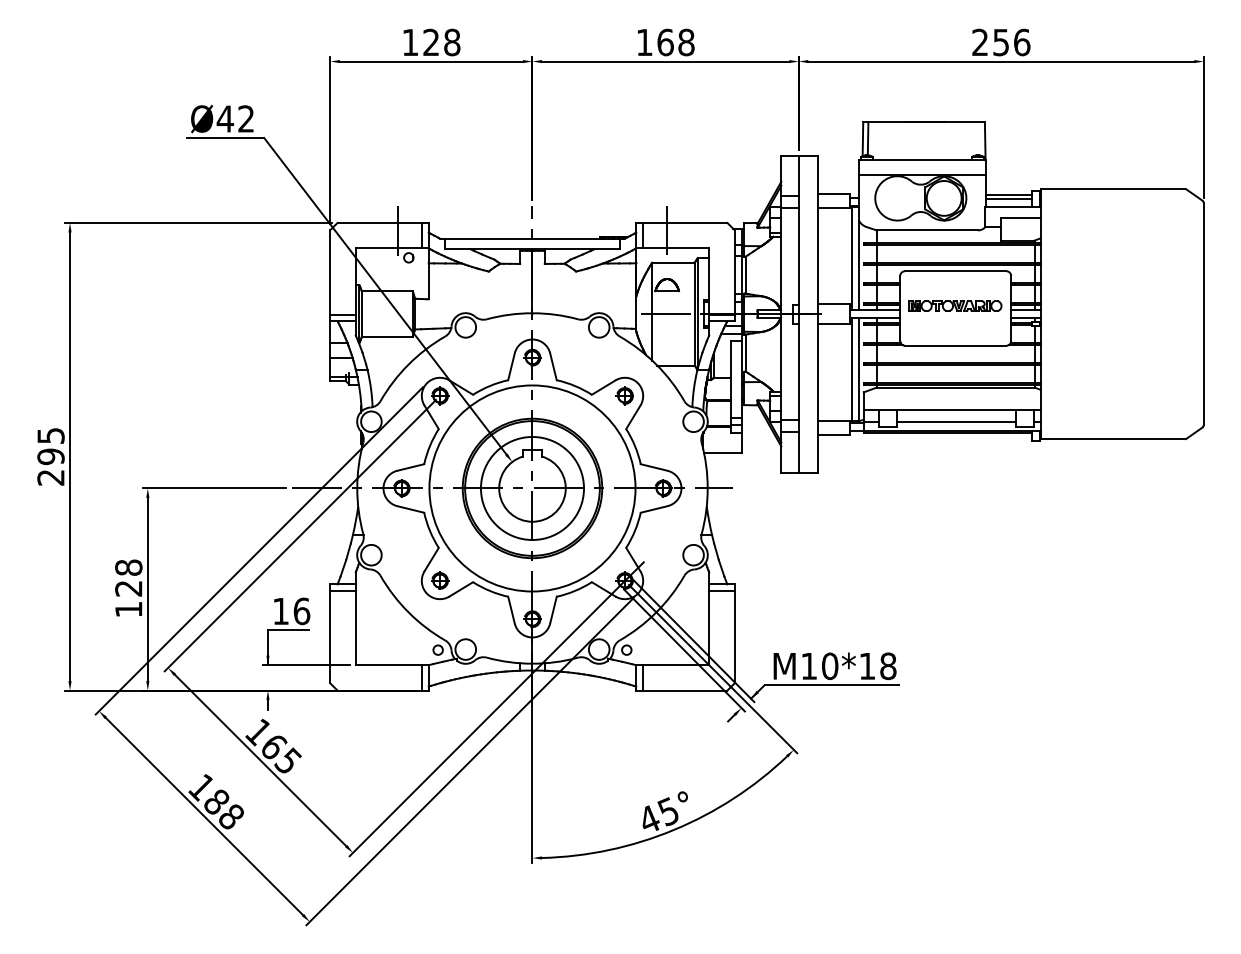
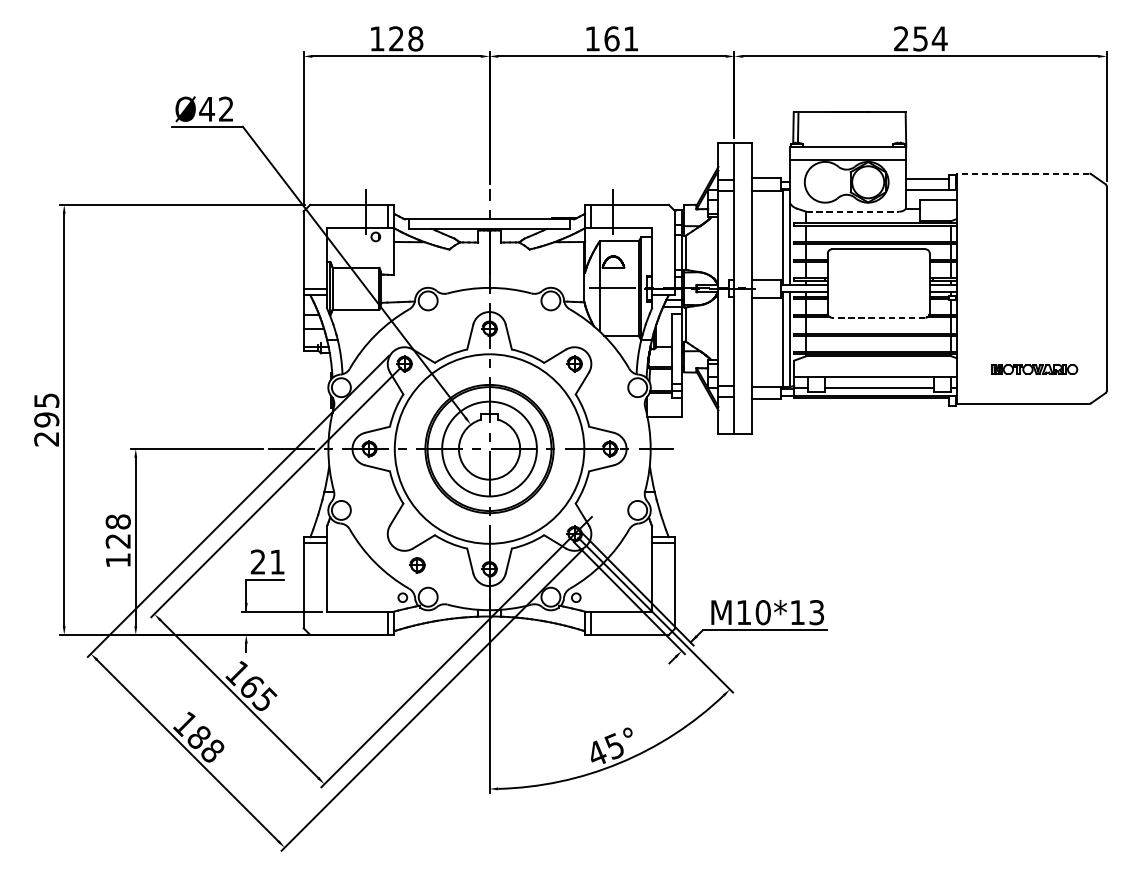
text: (686, 42) -> (631, 38), 168 -> 161
text: (1021, 42) -> (939, 38), 256 -> 254
line: (1112, 188) -> (1022, 173), solid -> dashed
line: (1008, 199) -> (927, 183), removed
line: (927, 230) -> (852, 211), solid -> dashed
part: (955, 305) -> (1034, 369), moved
line: (955, 345) -> (878, 317), solid -> dashed
part: (440, 580) -> (417, 564), moved
text: (291, 611) -> (267, 562), 16 -> 21
text: (888, 666) -> (816, 612), M10*18 -> M10*13

